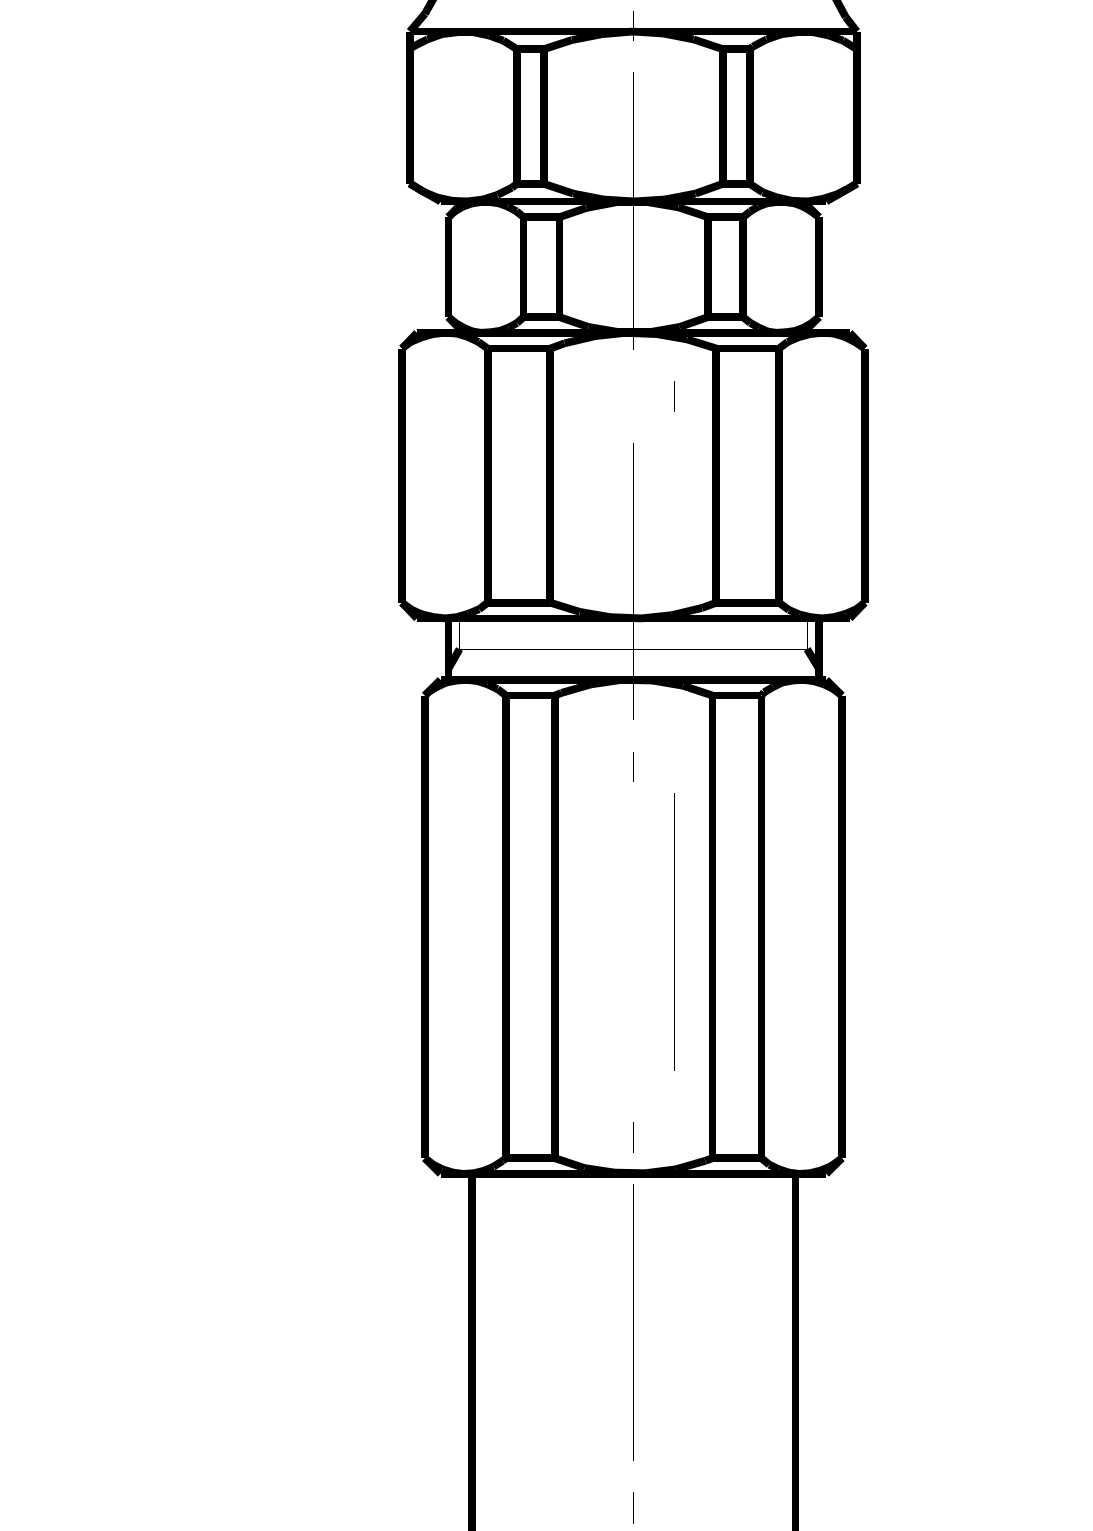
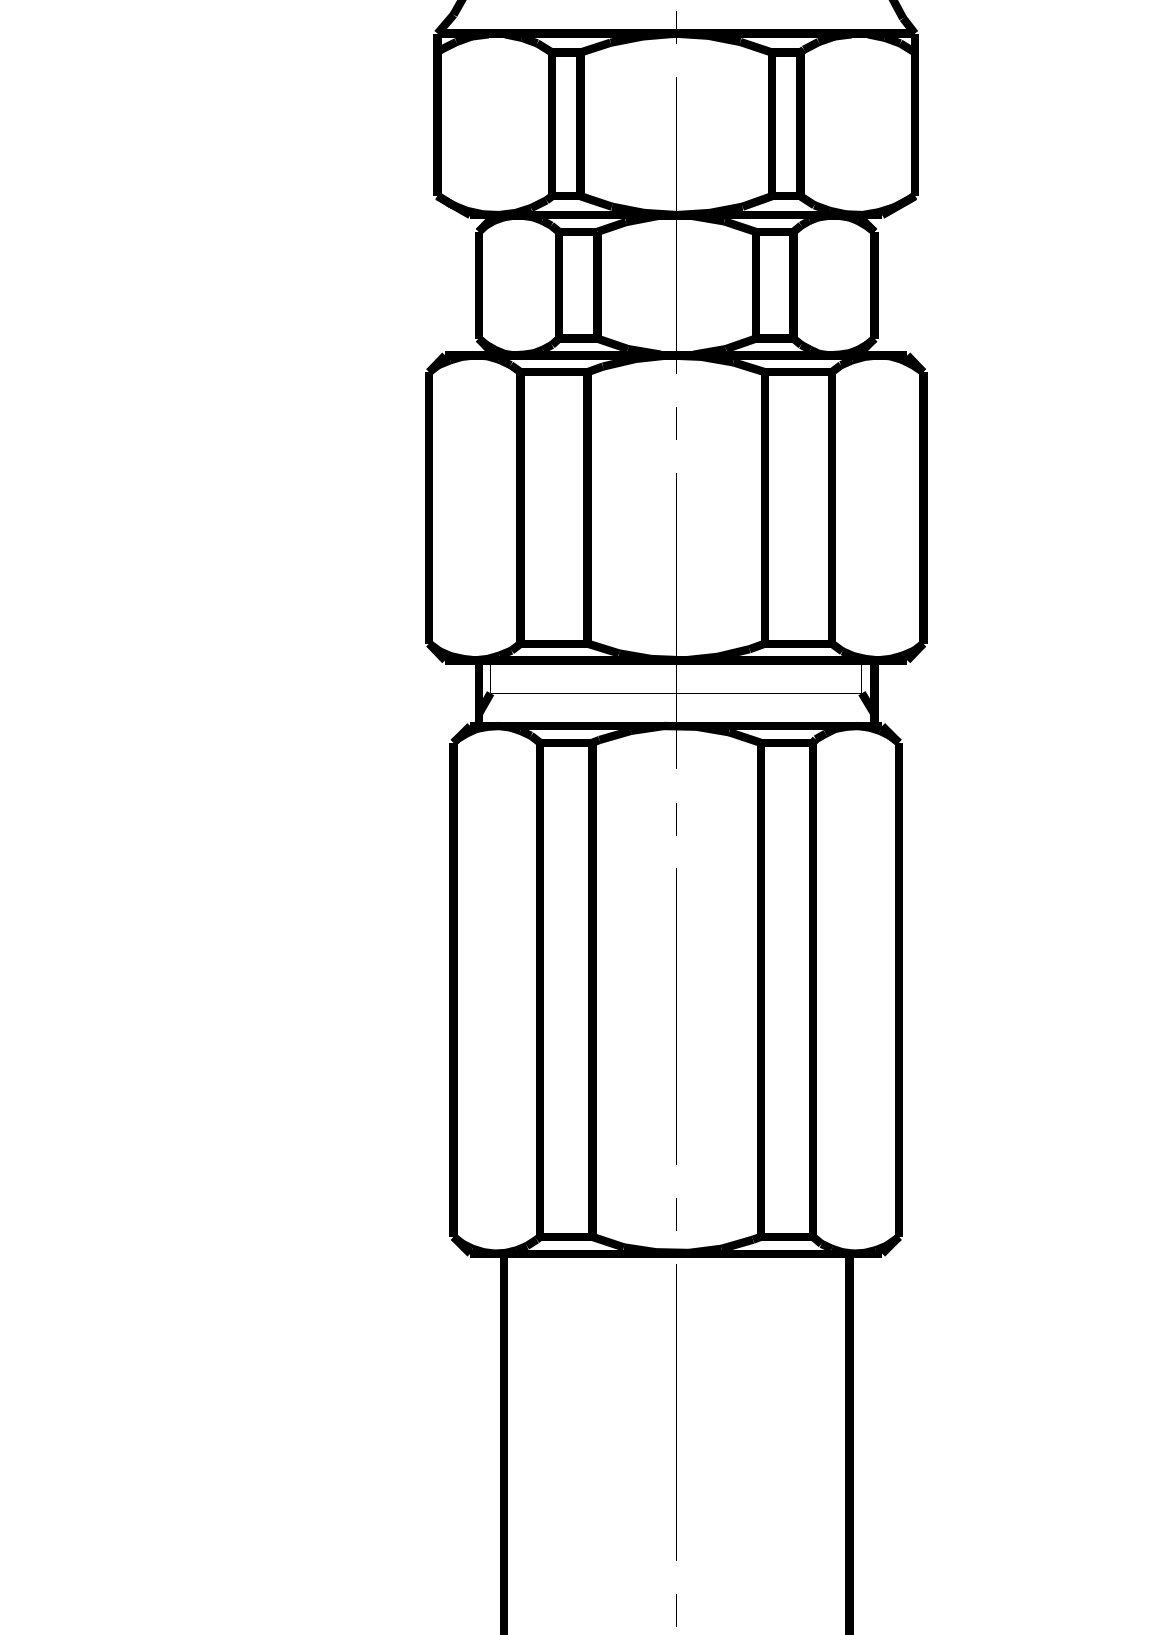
line: (674, 396) -> (676, 423), moved
line: (674, 931) -> (676, 1016), moved

